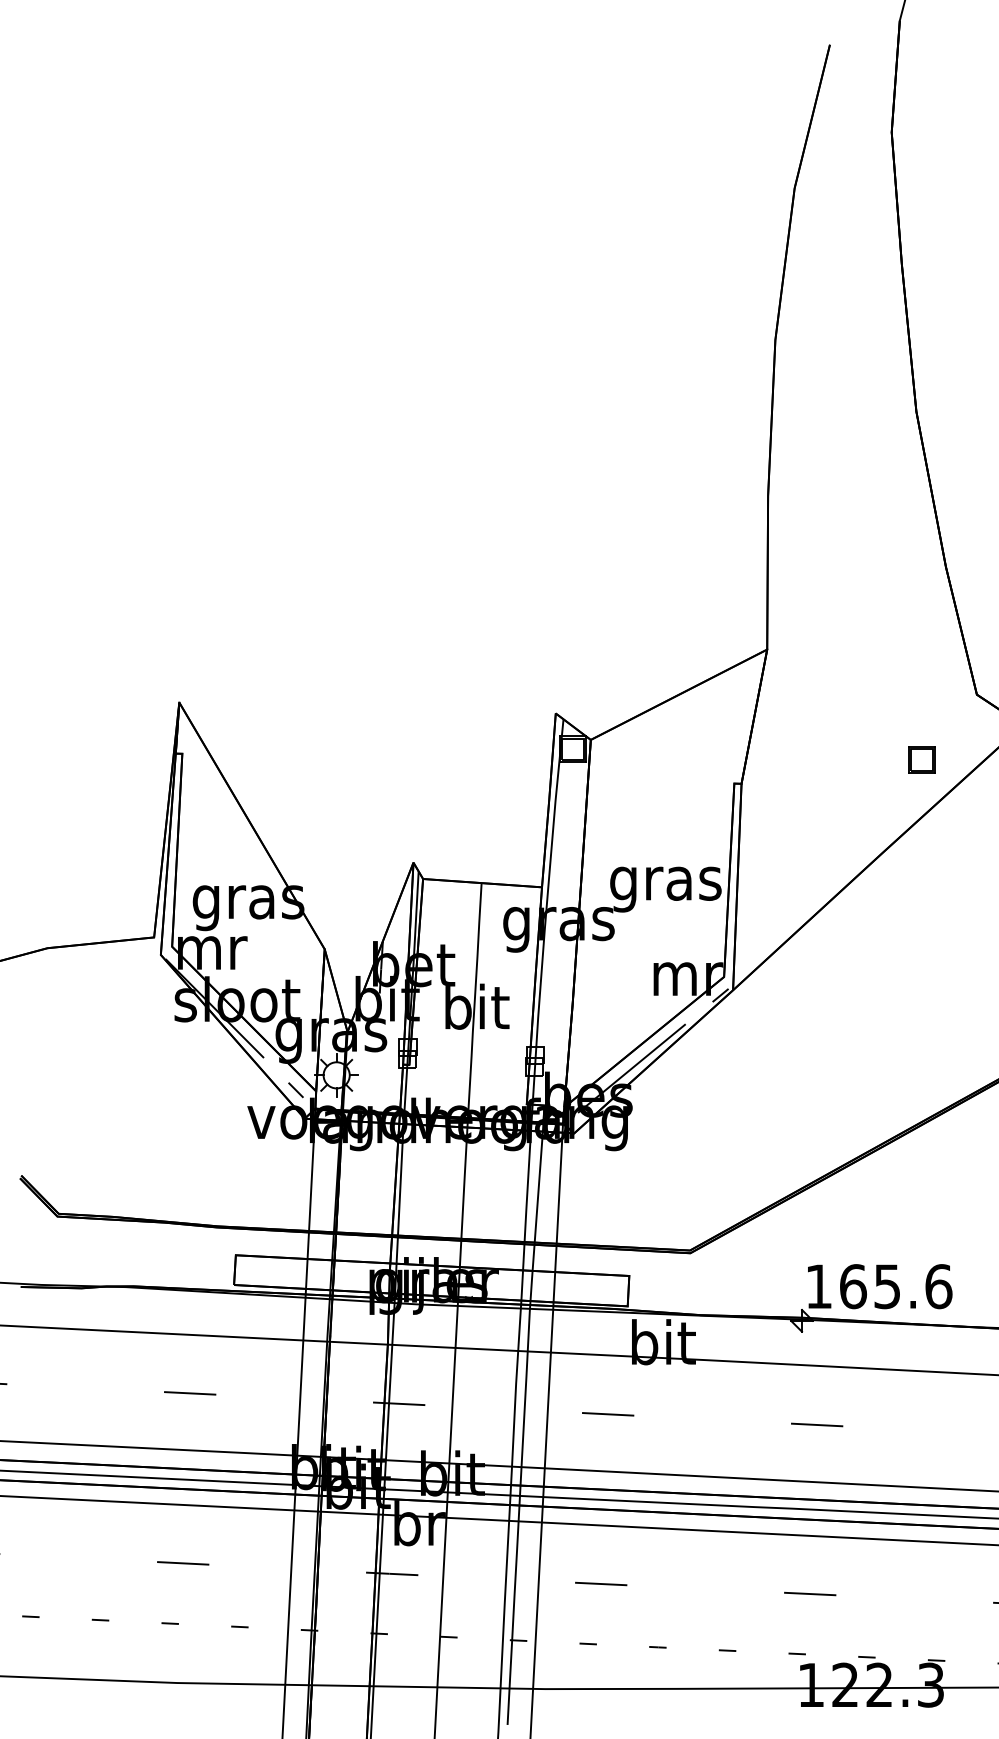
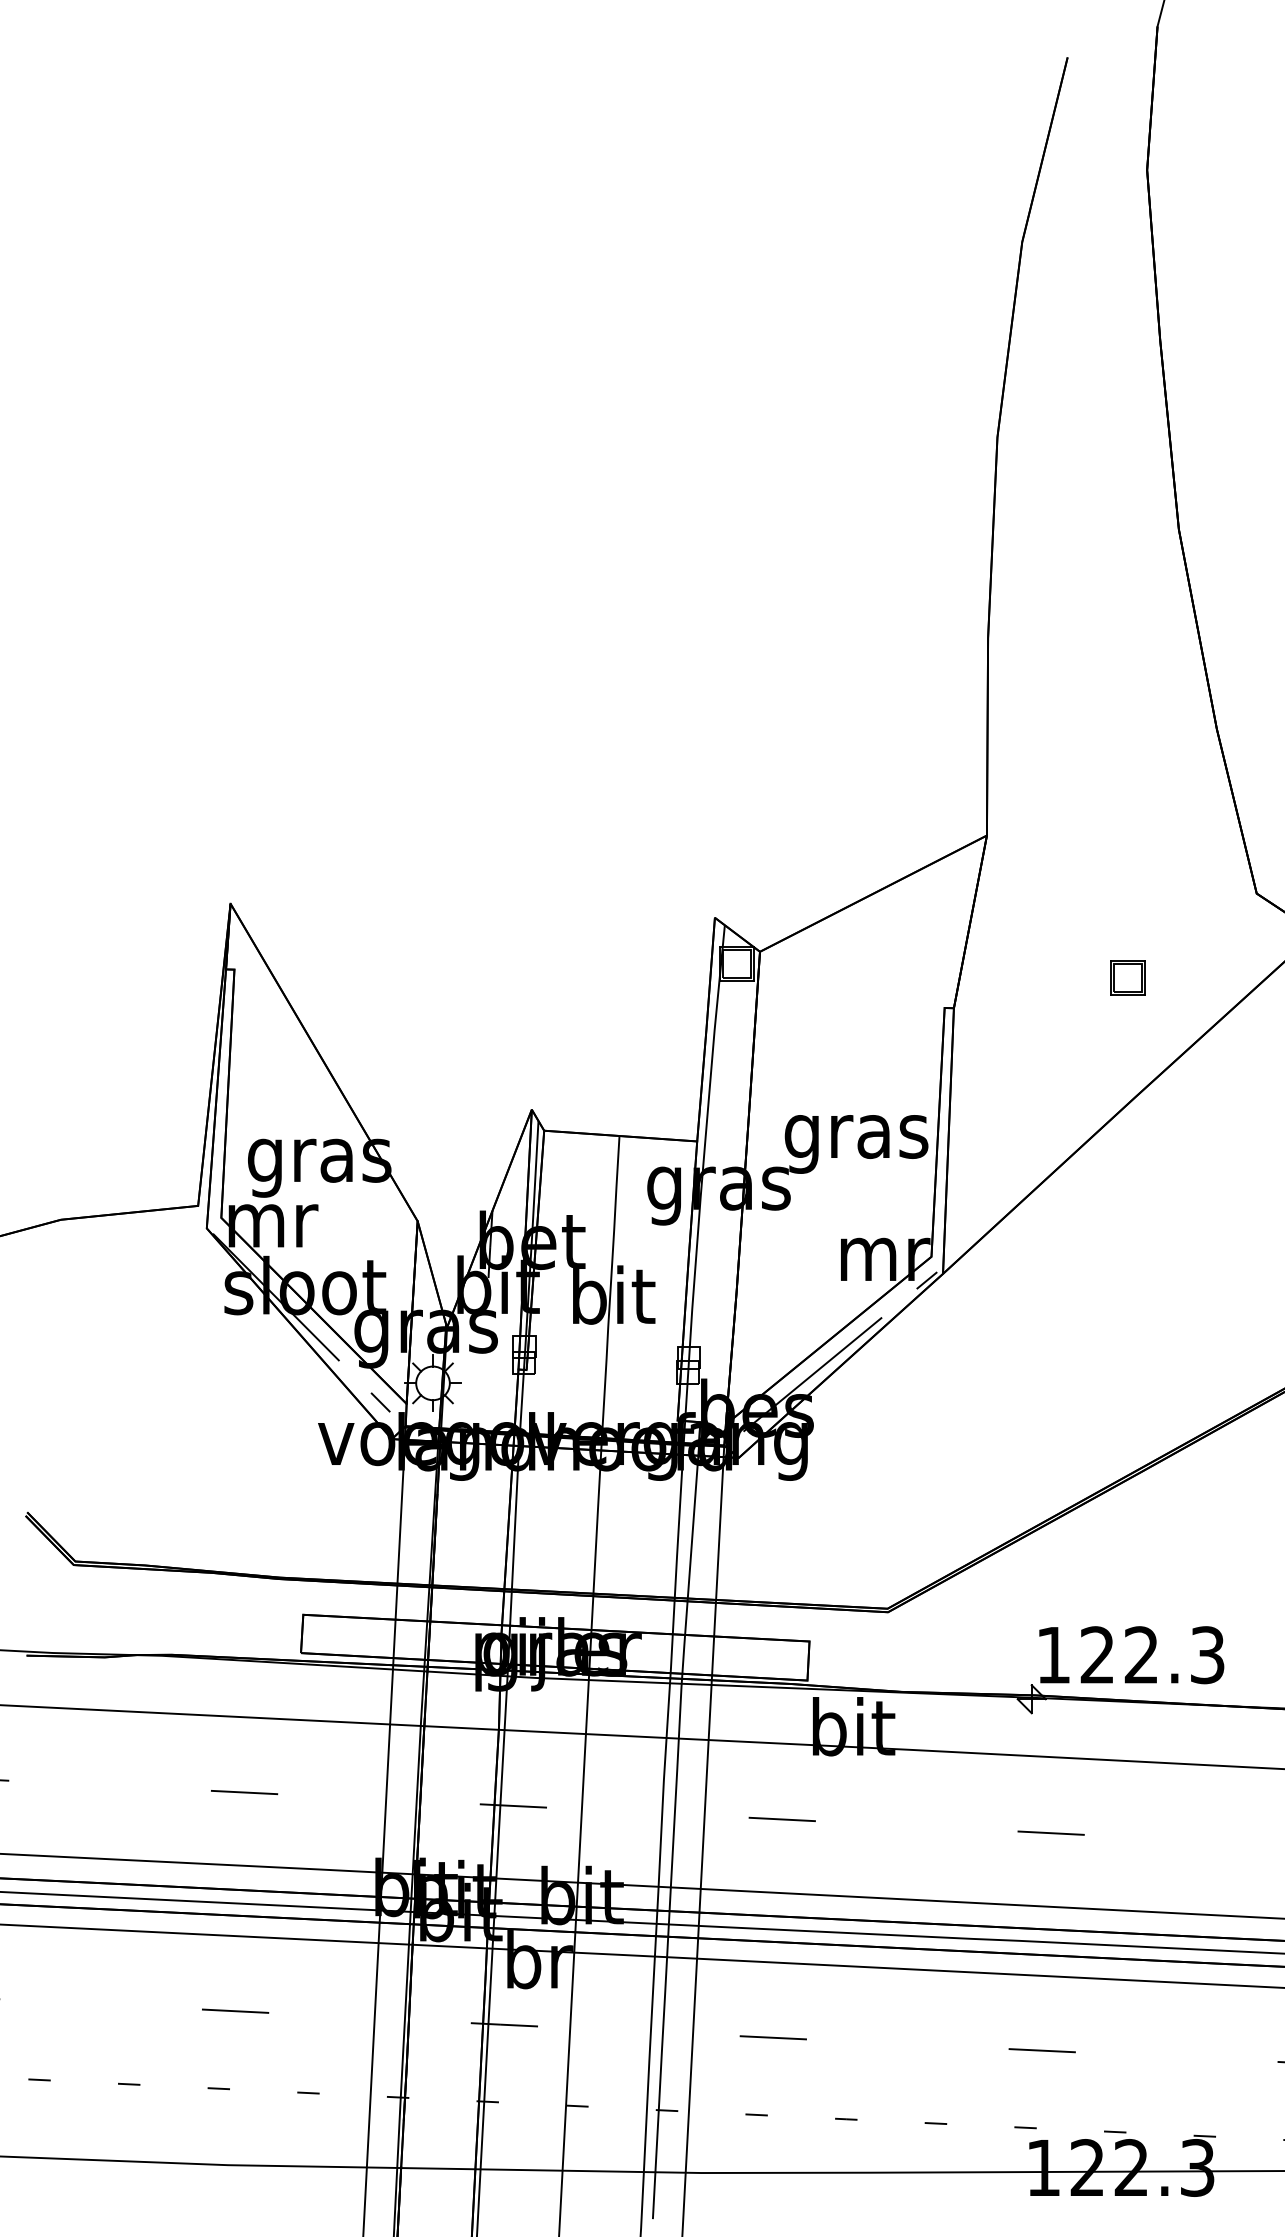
part: (921, 759) -> (1127, 976), moved
text: (896, 1286) -> (1153, 1655), 165.6 -> 122.3

